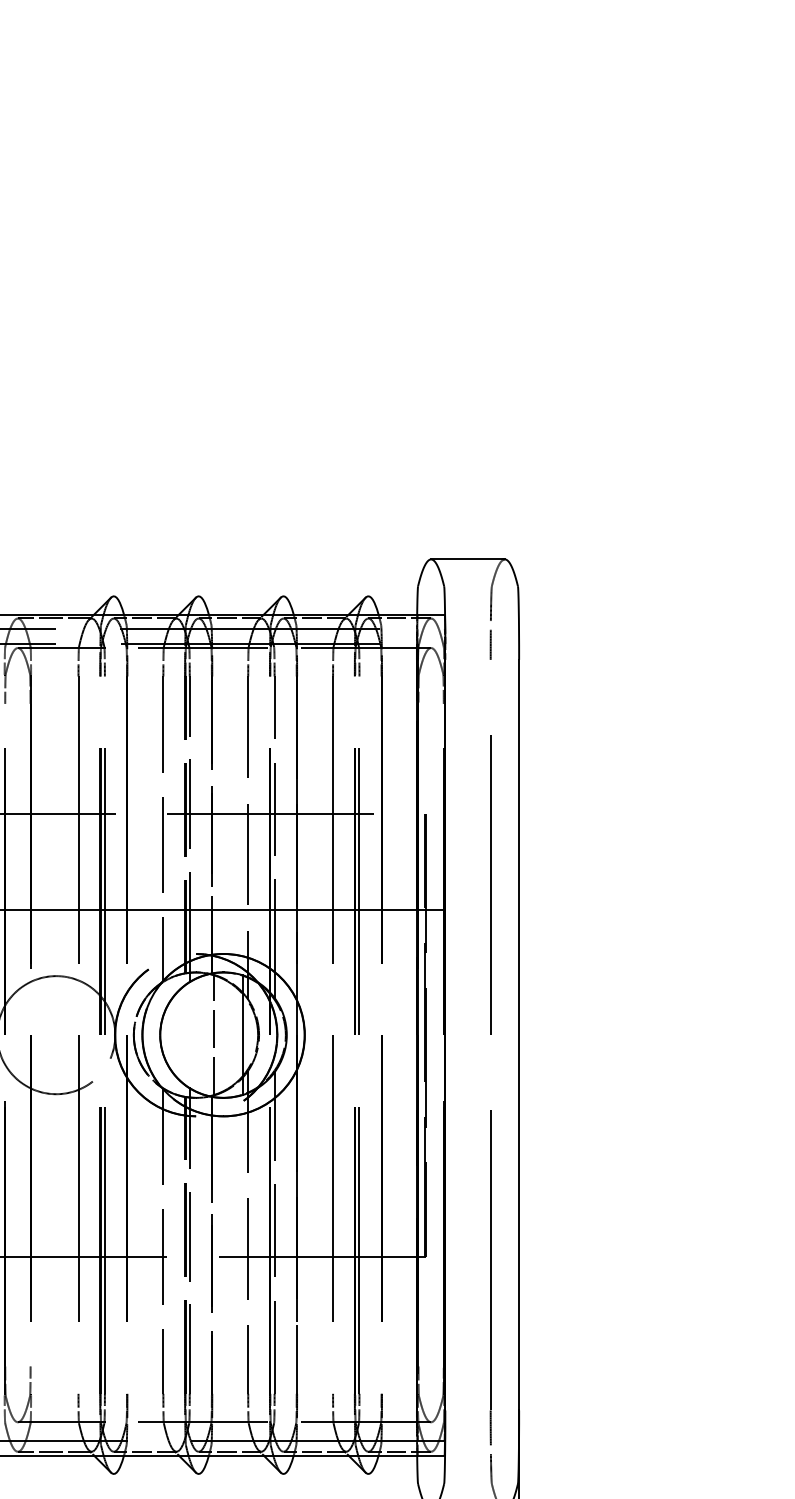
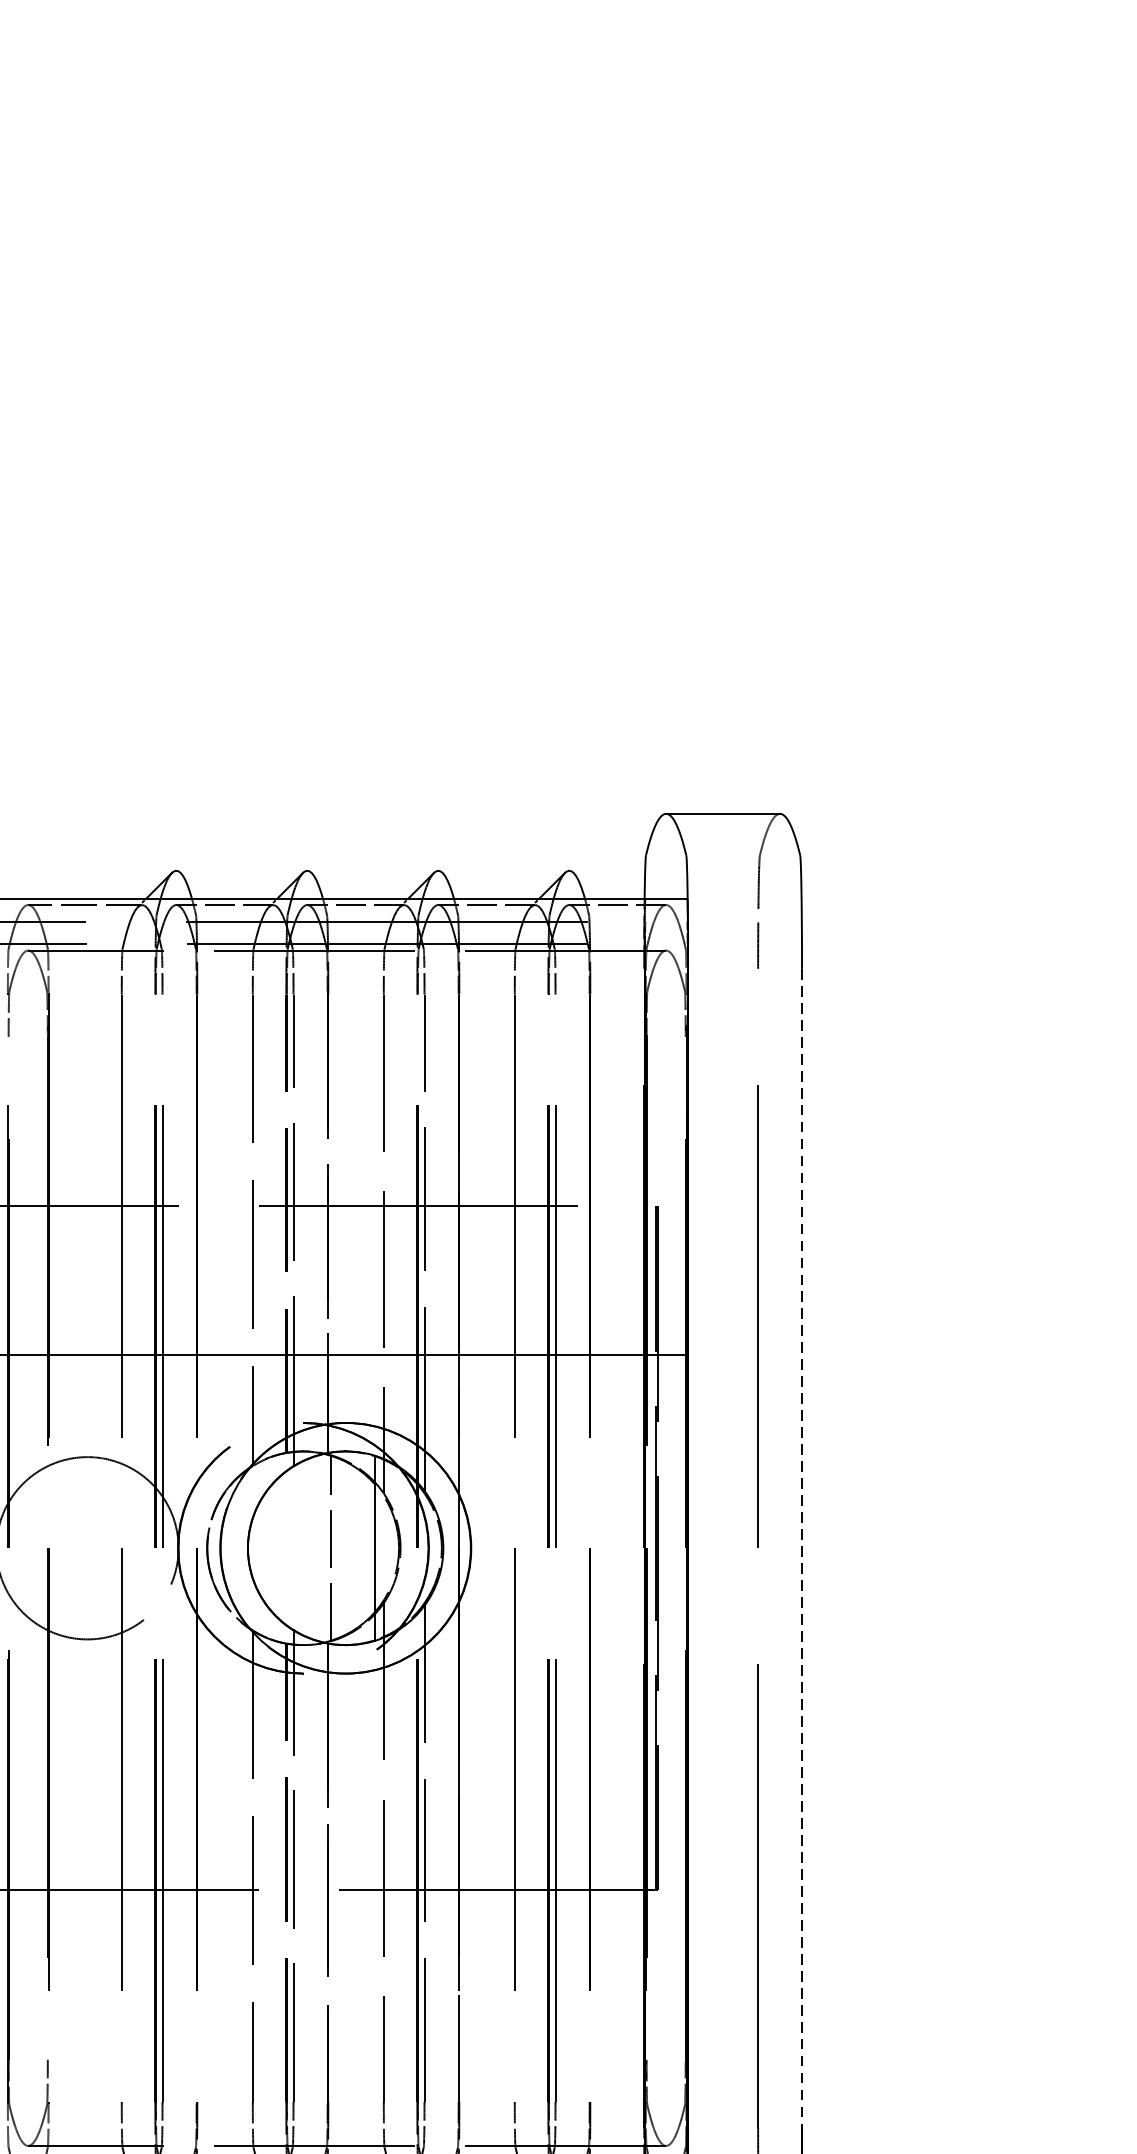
line: (519, 1035) -> (802, 1548), solid -> dashed

